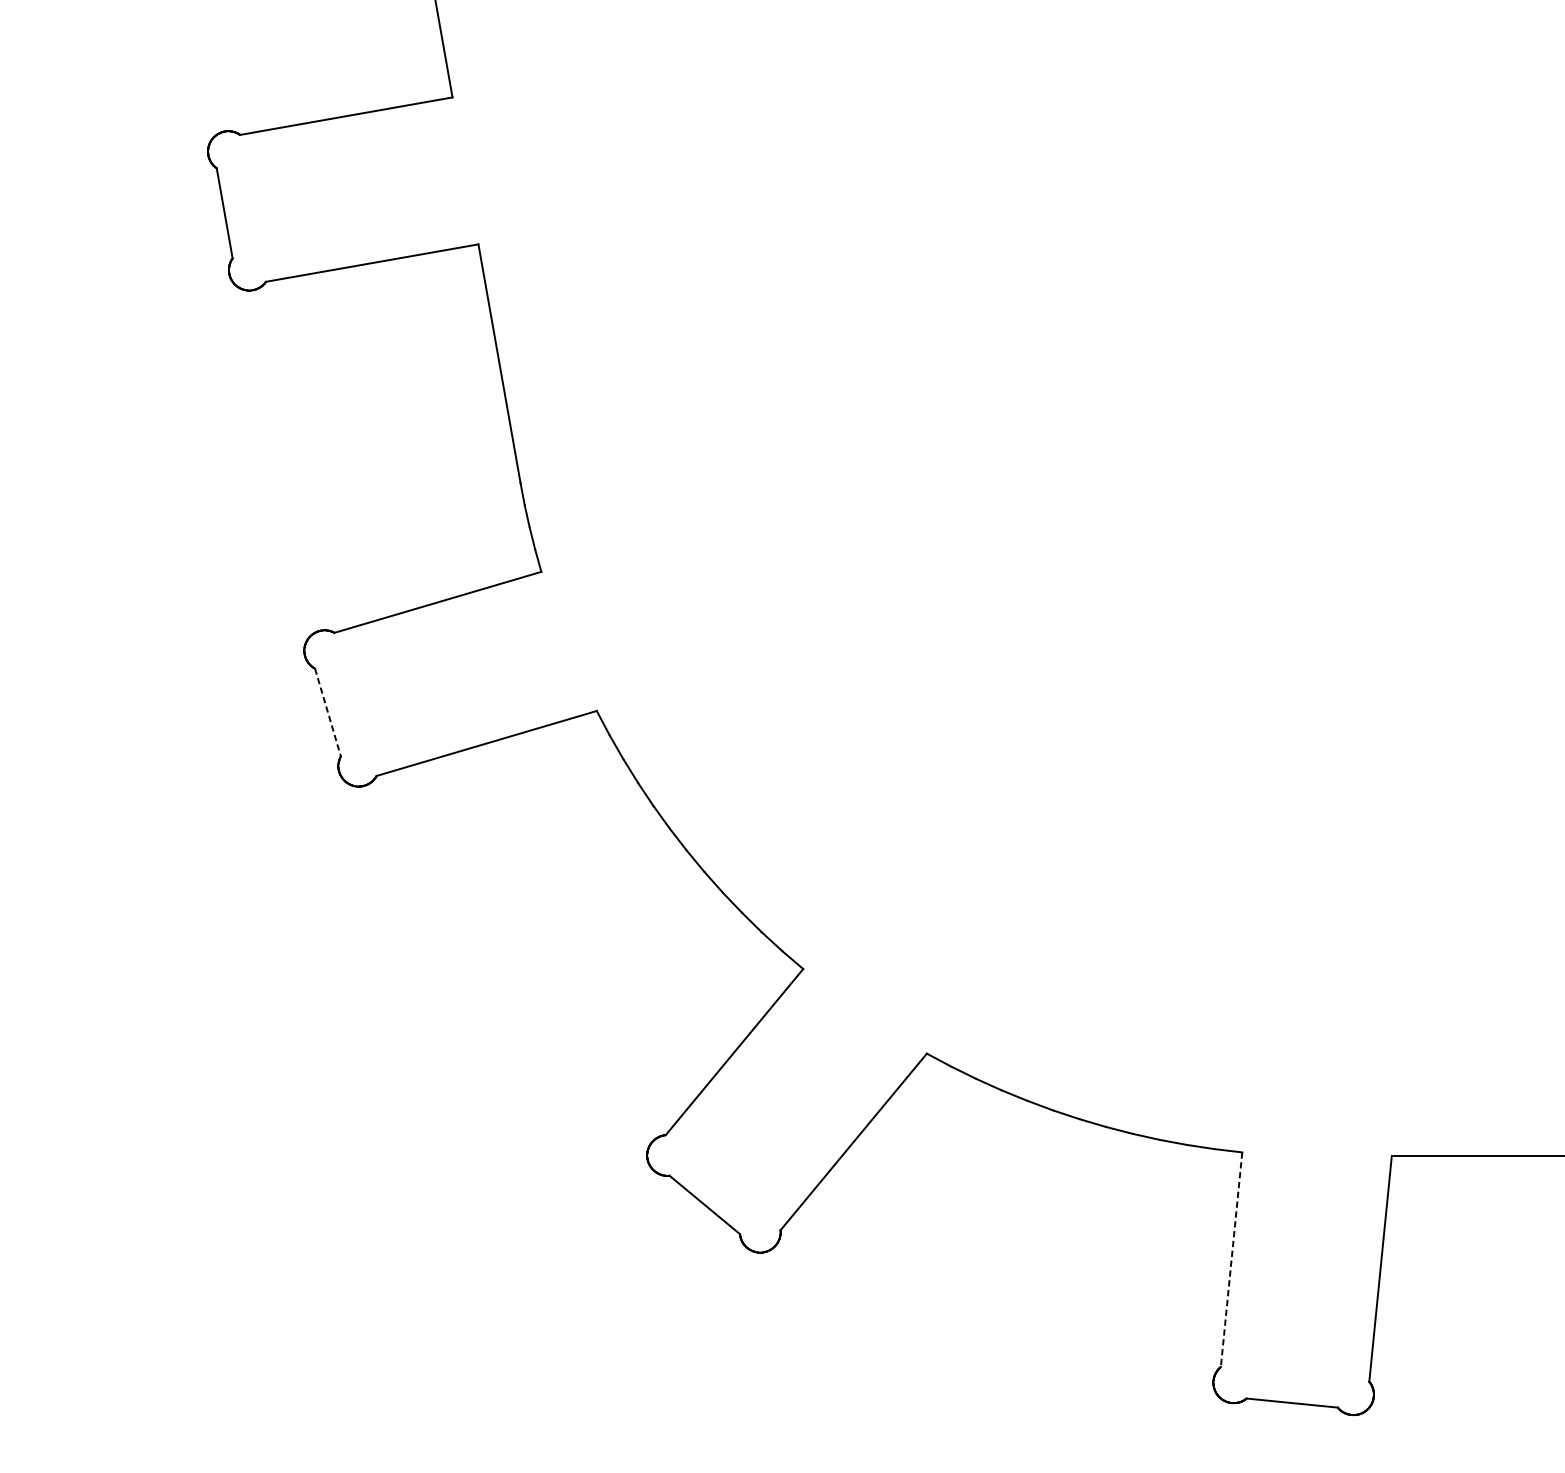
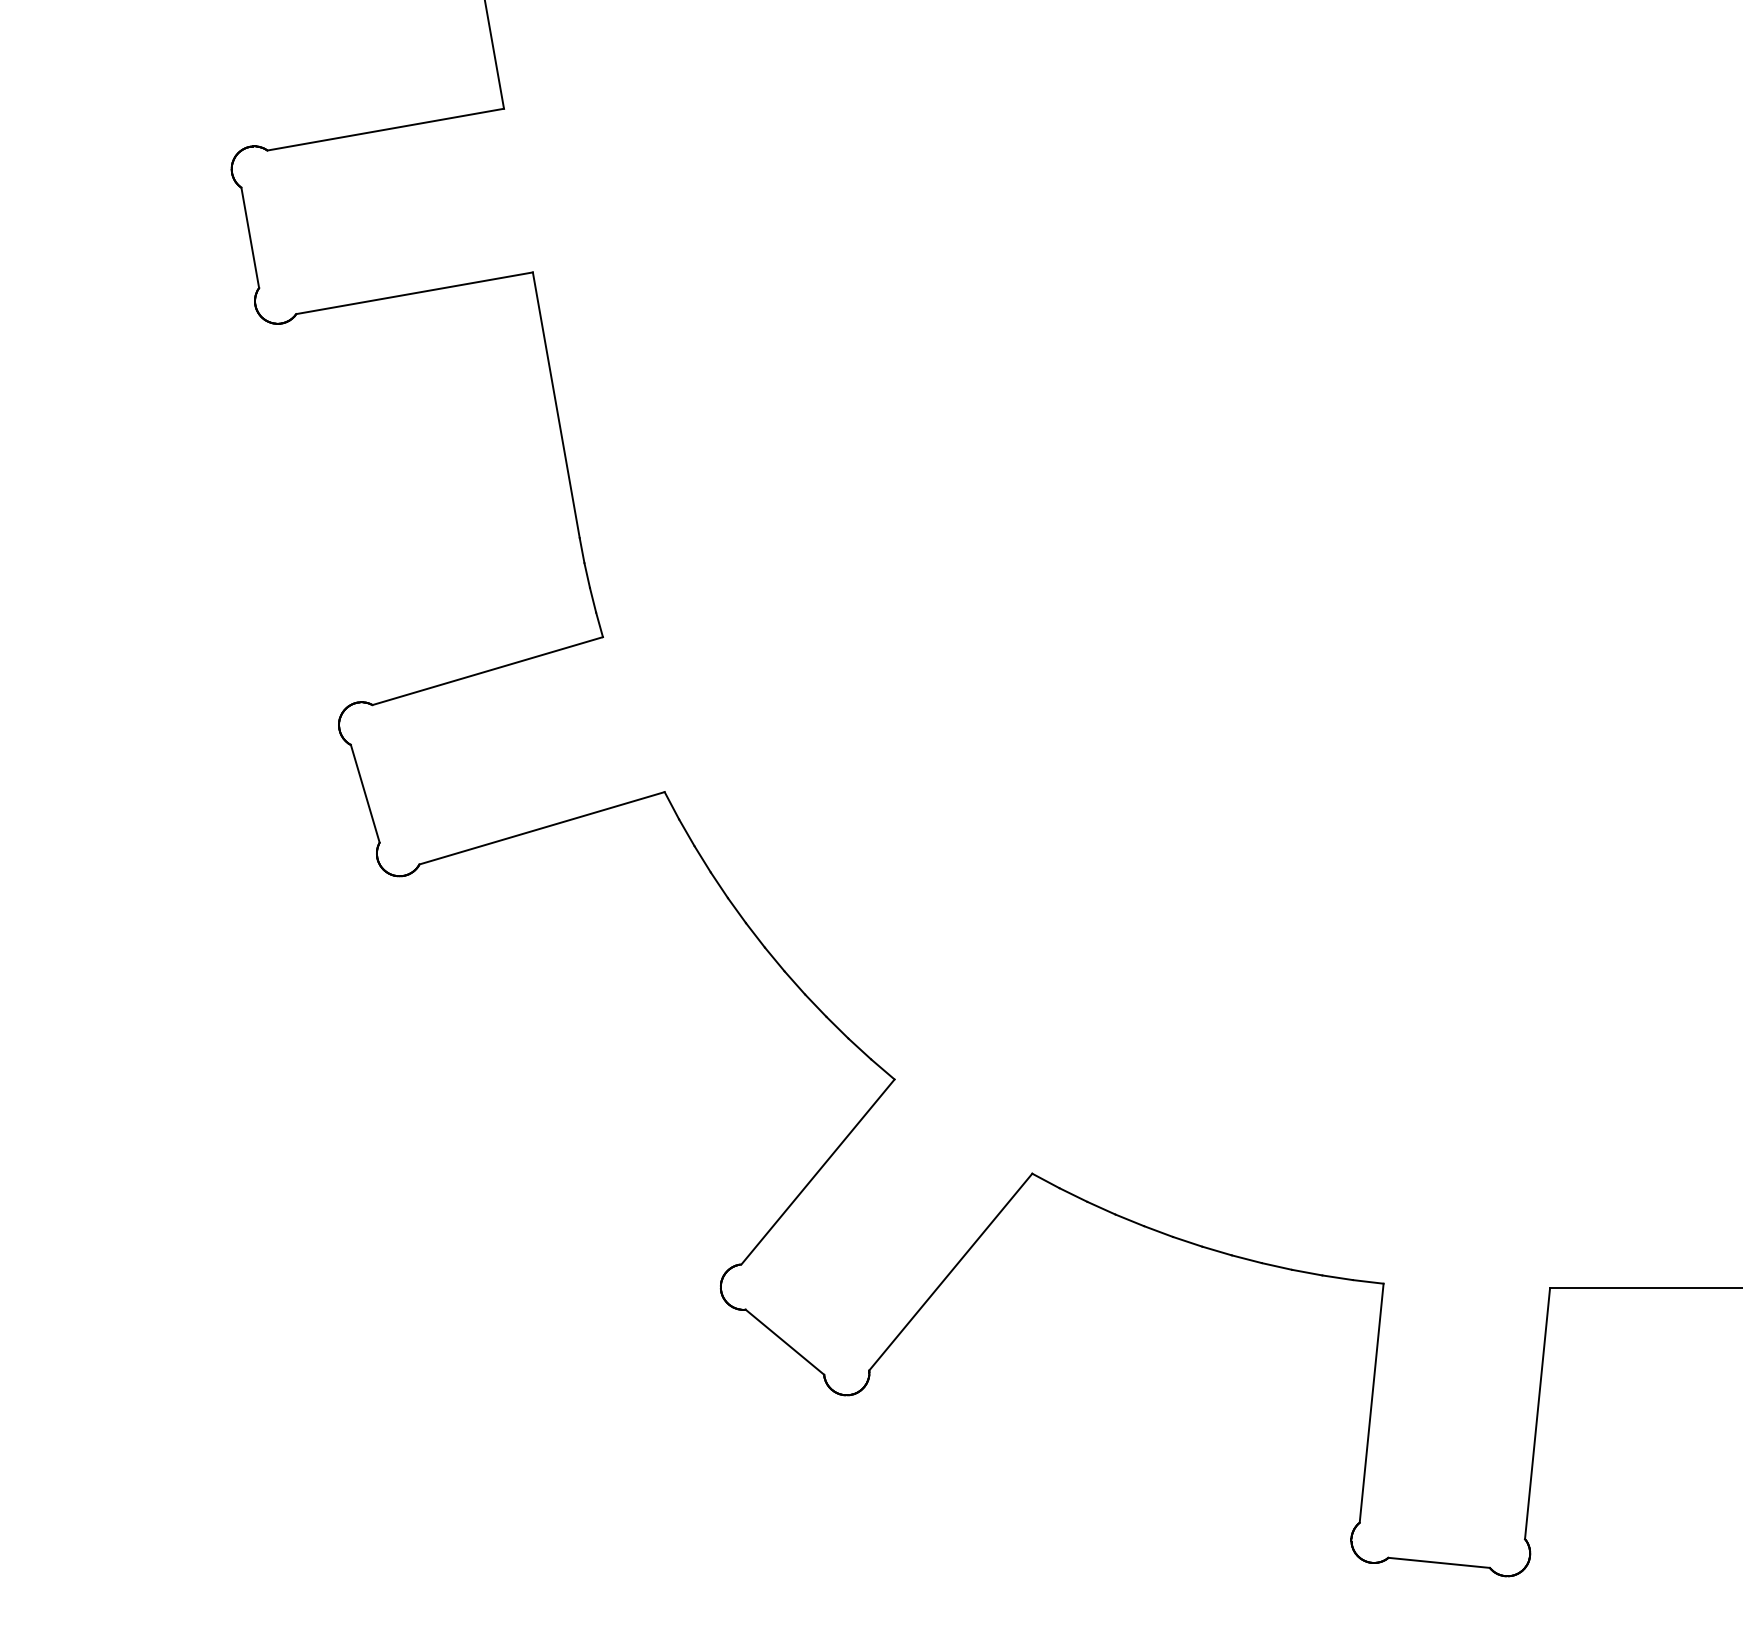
line: (328, 712) -> (365, 793), dashed -> solid
line: (1231, 1259) -> (1371, 1403), dashed -> solid

